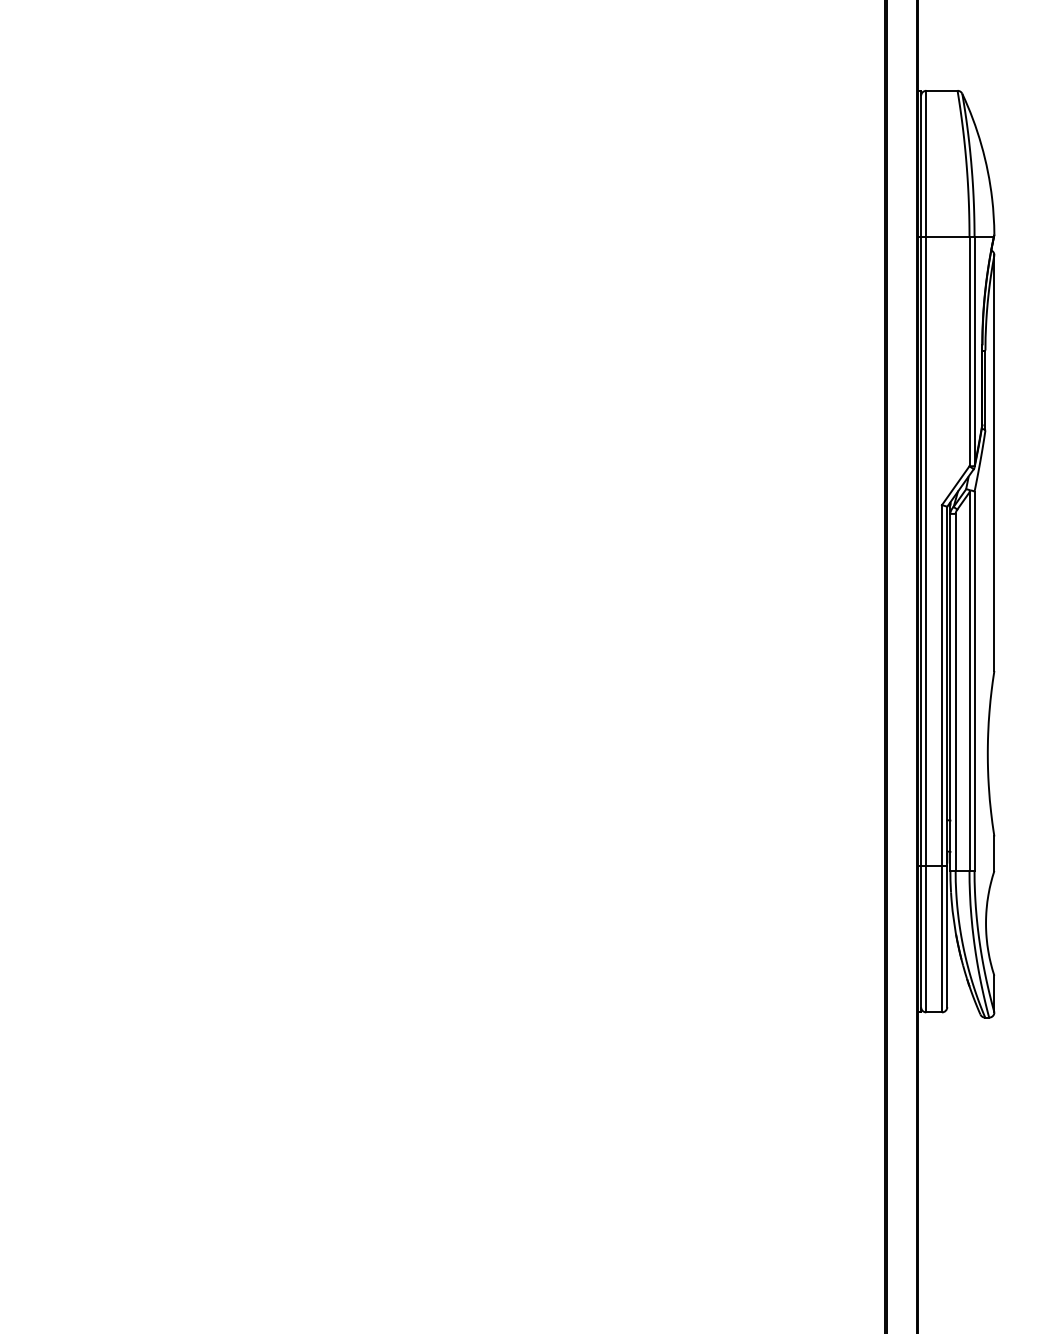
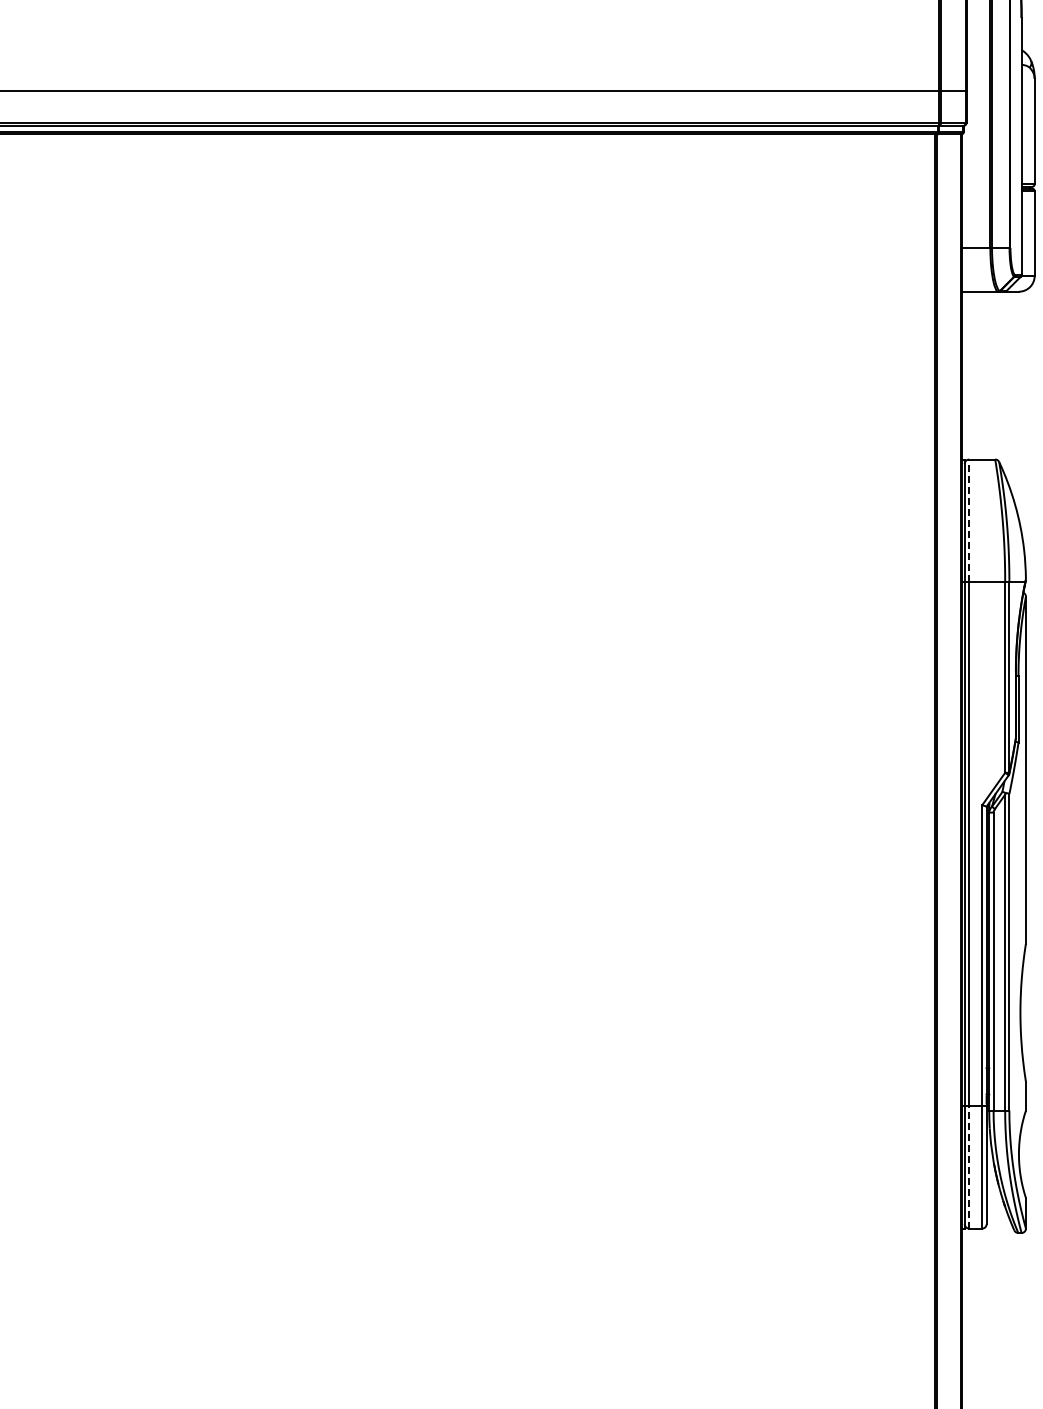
line: (926, 163) -> (969, 520), solid -> dashed
line: (926, 937) -> (969, 1166), solid -> dashed

